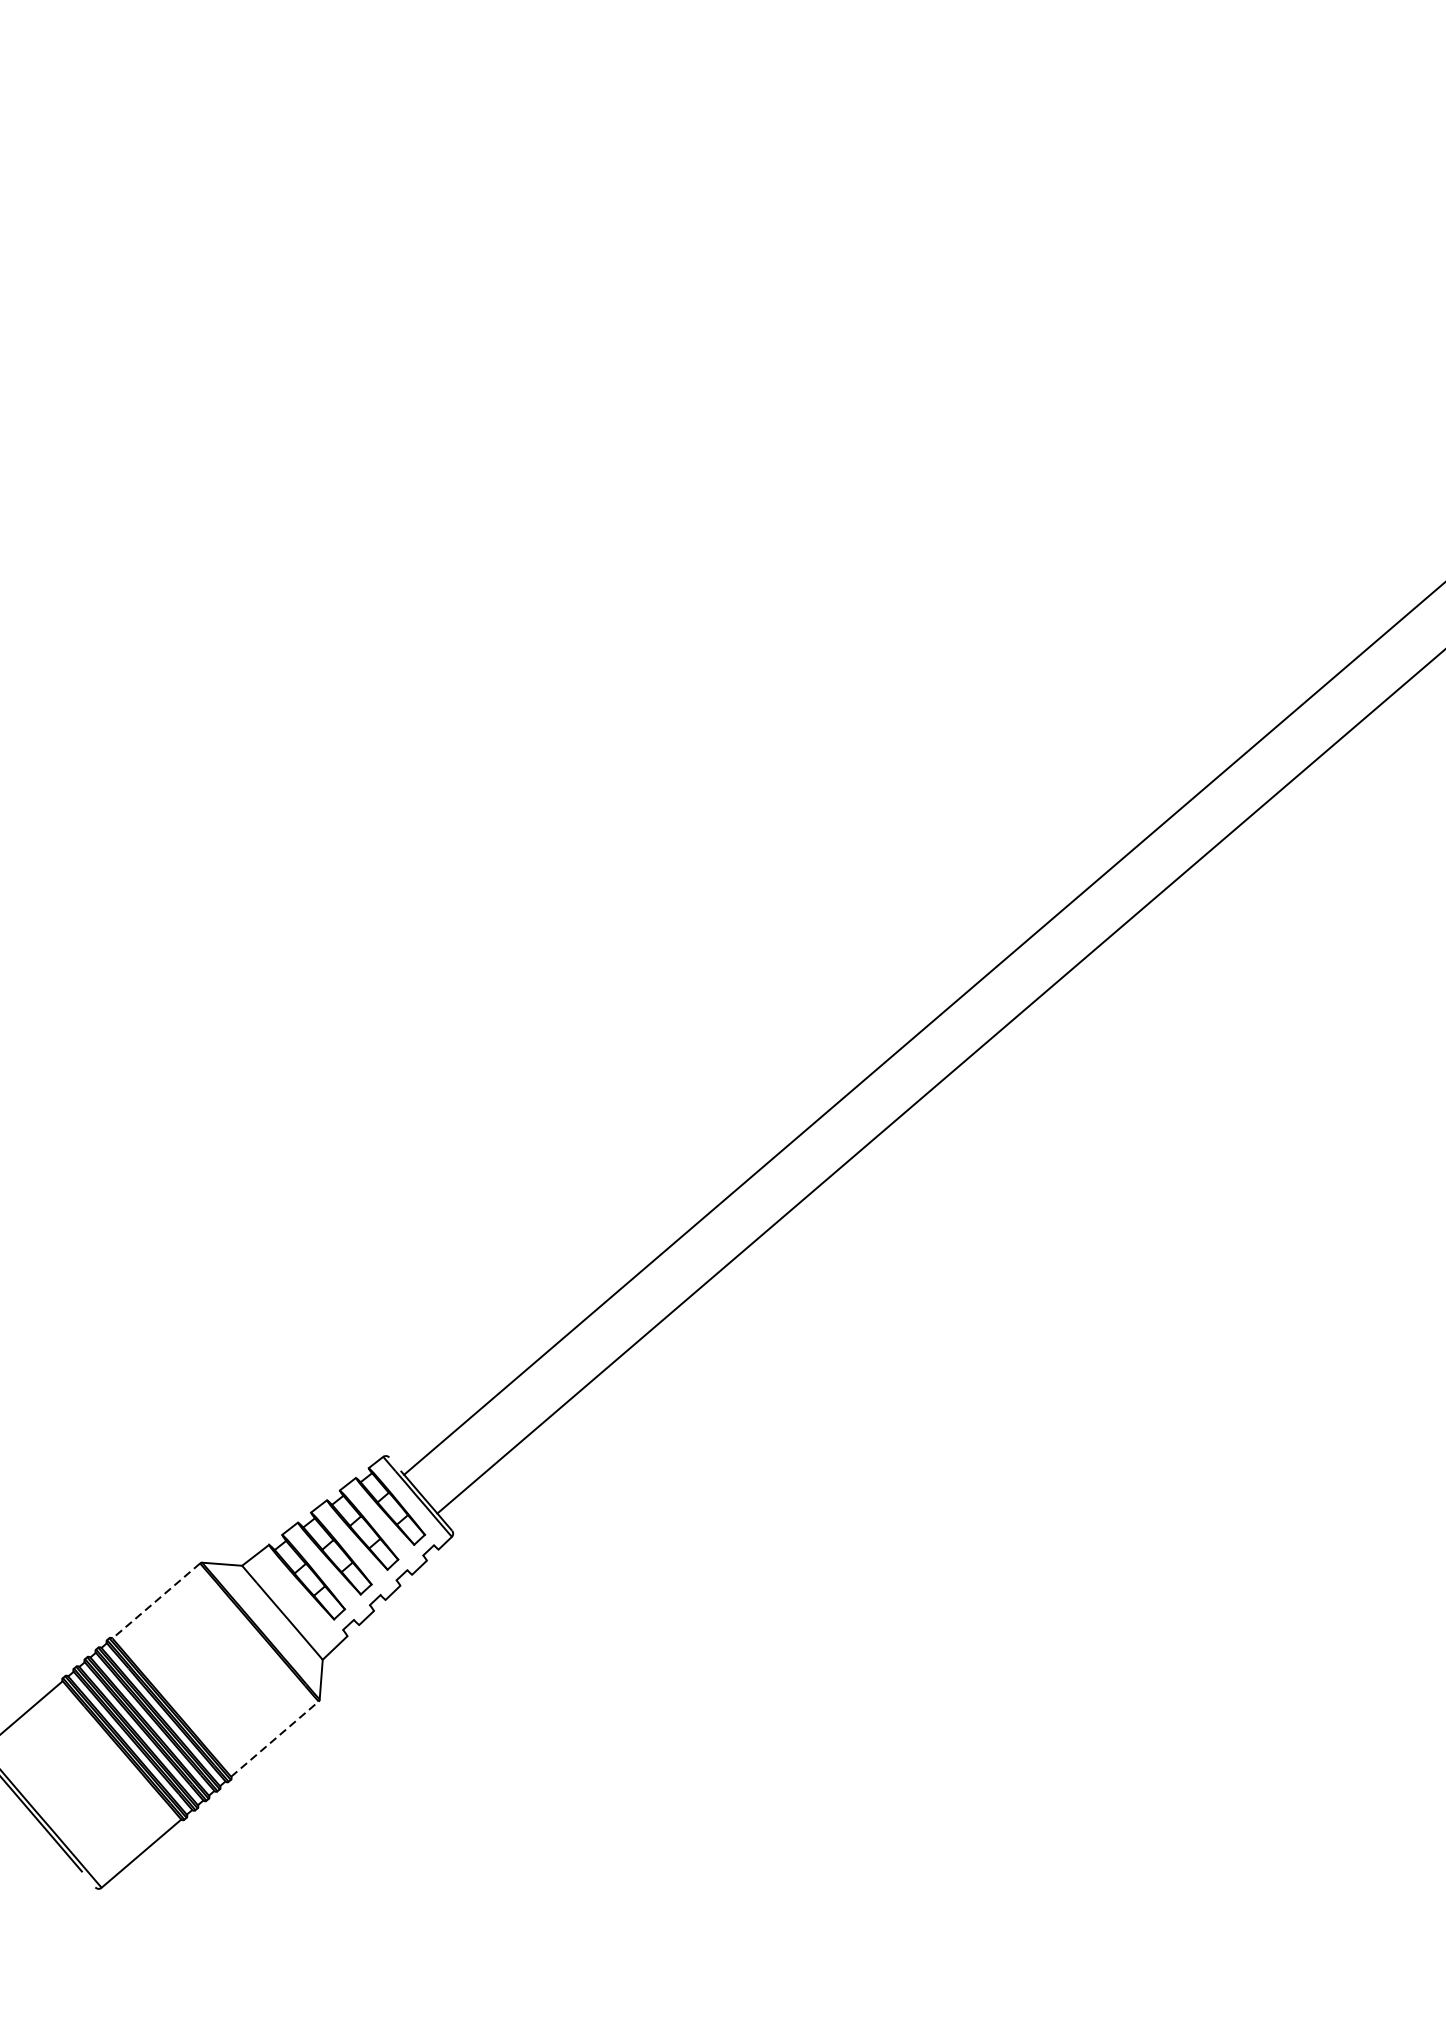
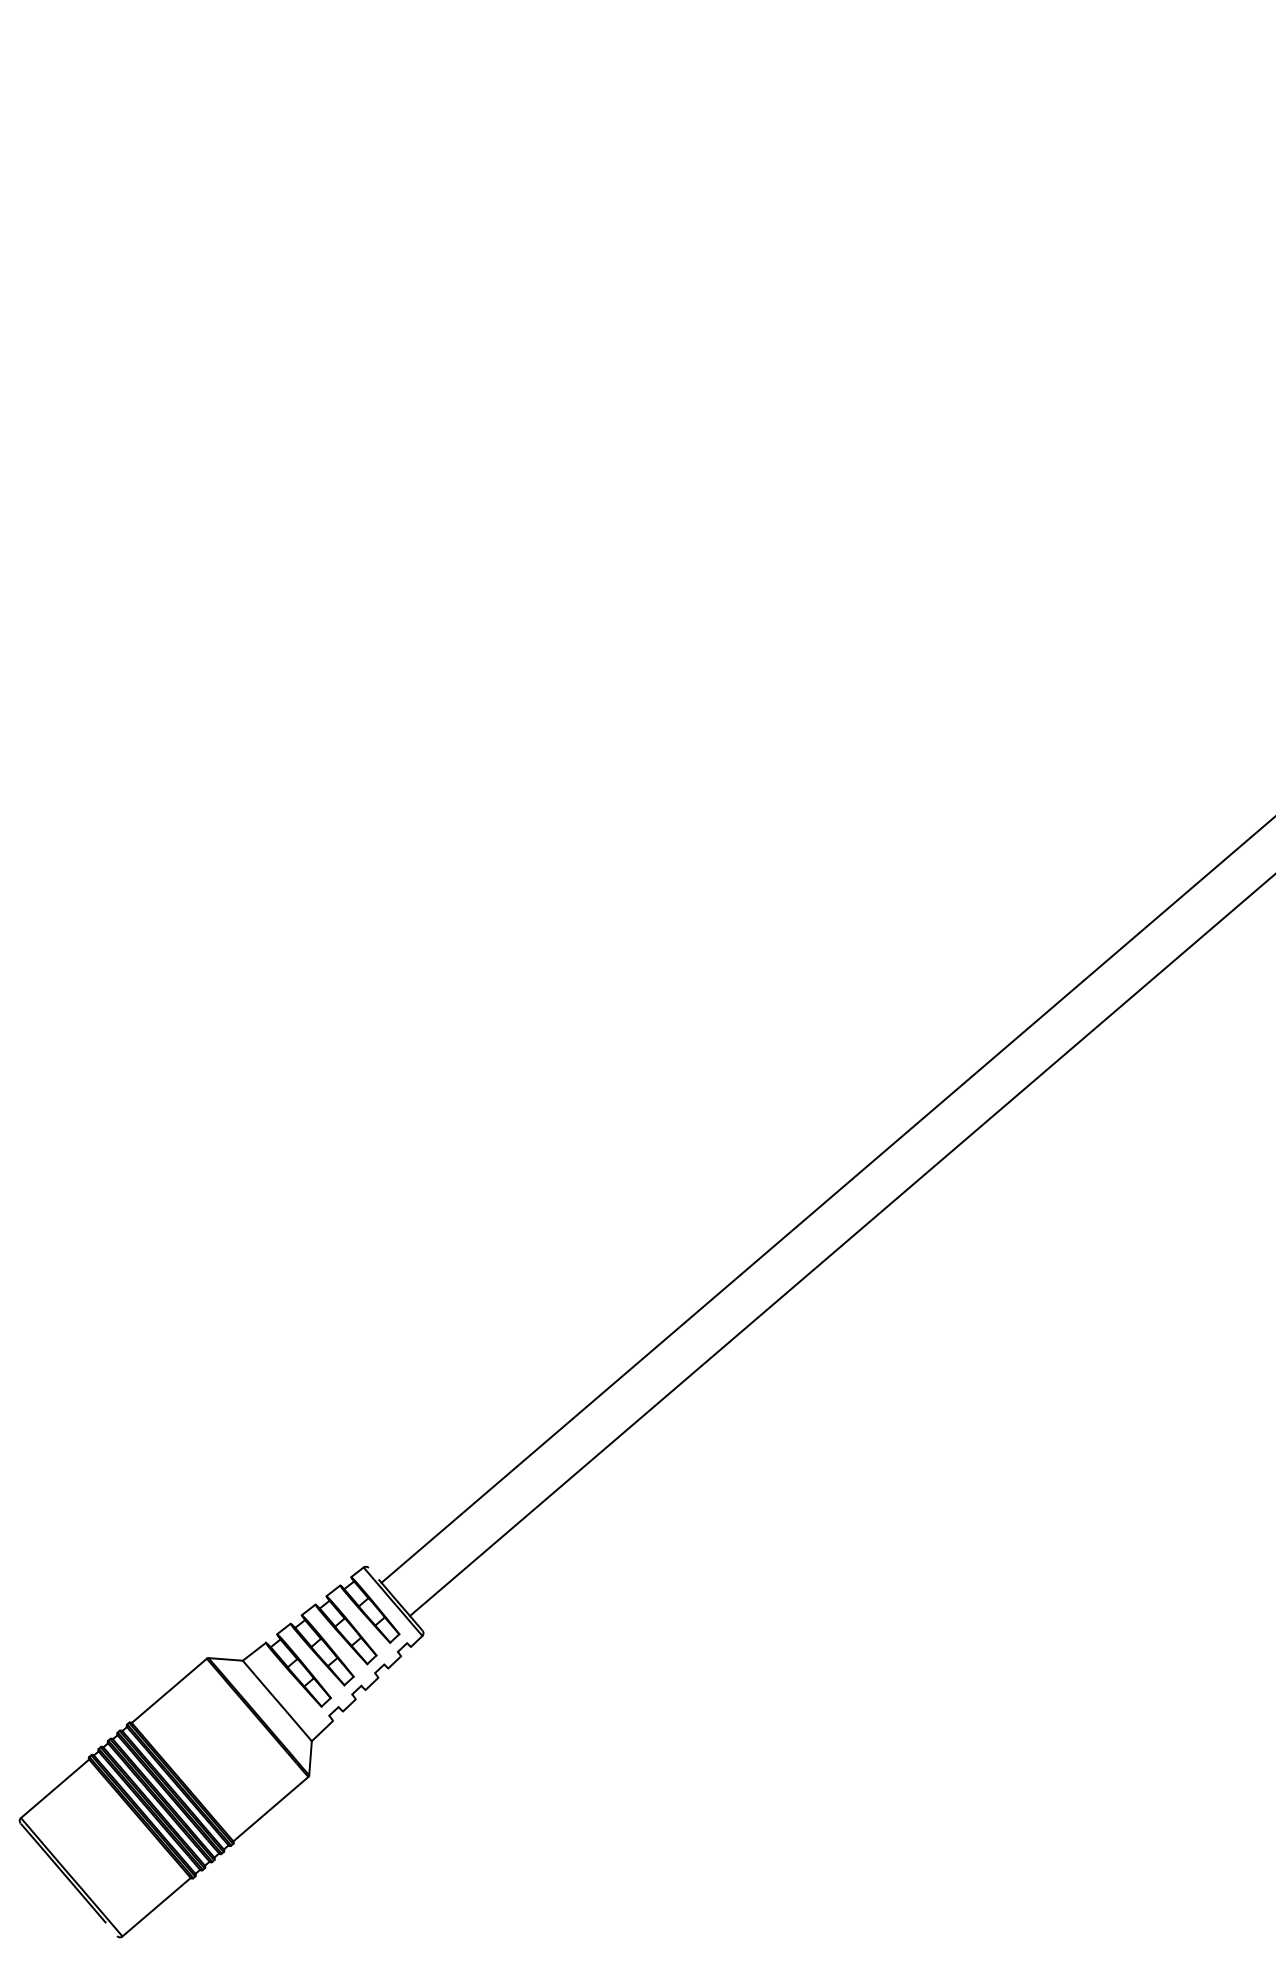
line: (155, 1601) -> (168, 1691), dashed -> solid
line: (275, 1738) -> (271, 1808), dashed -> solid

